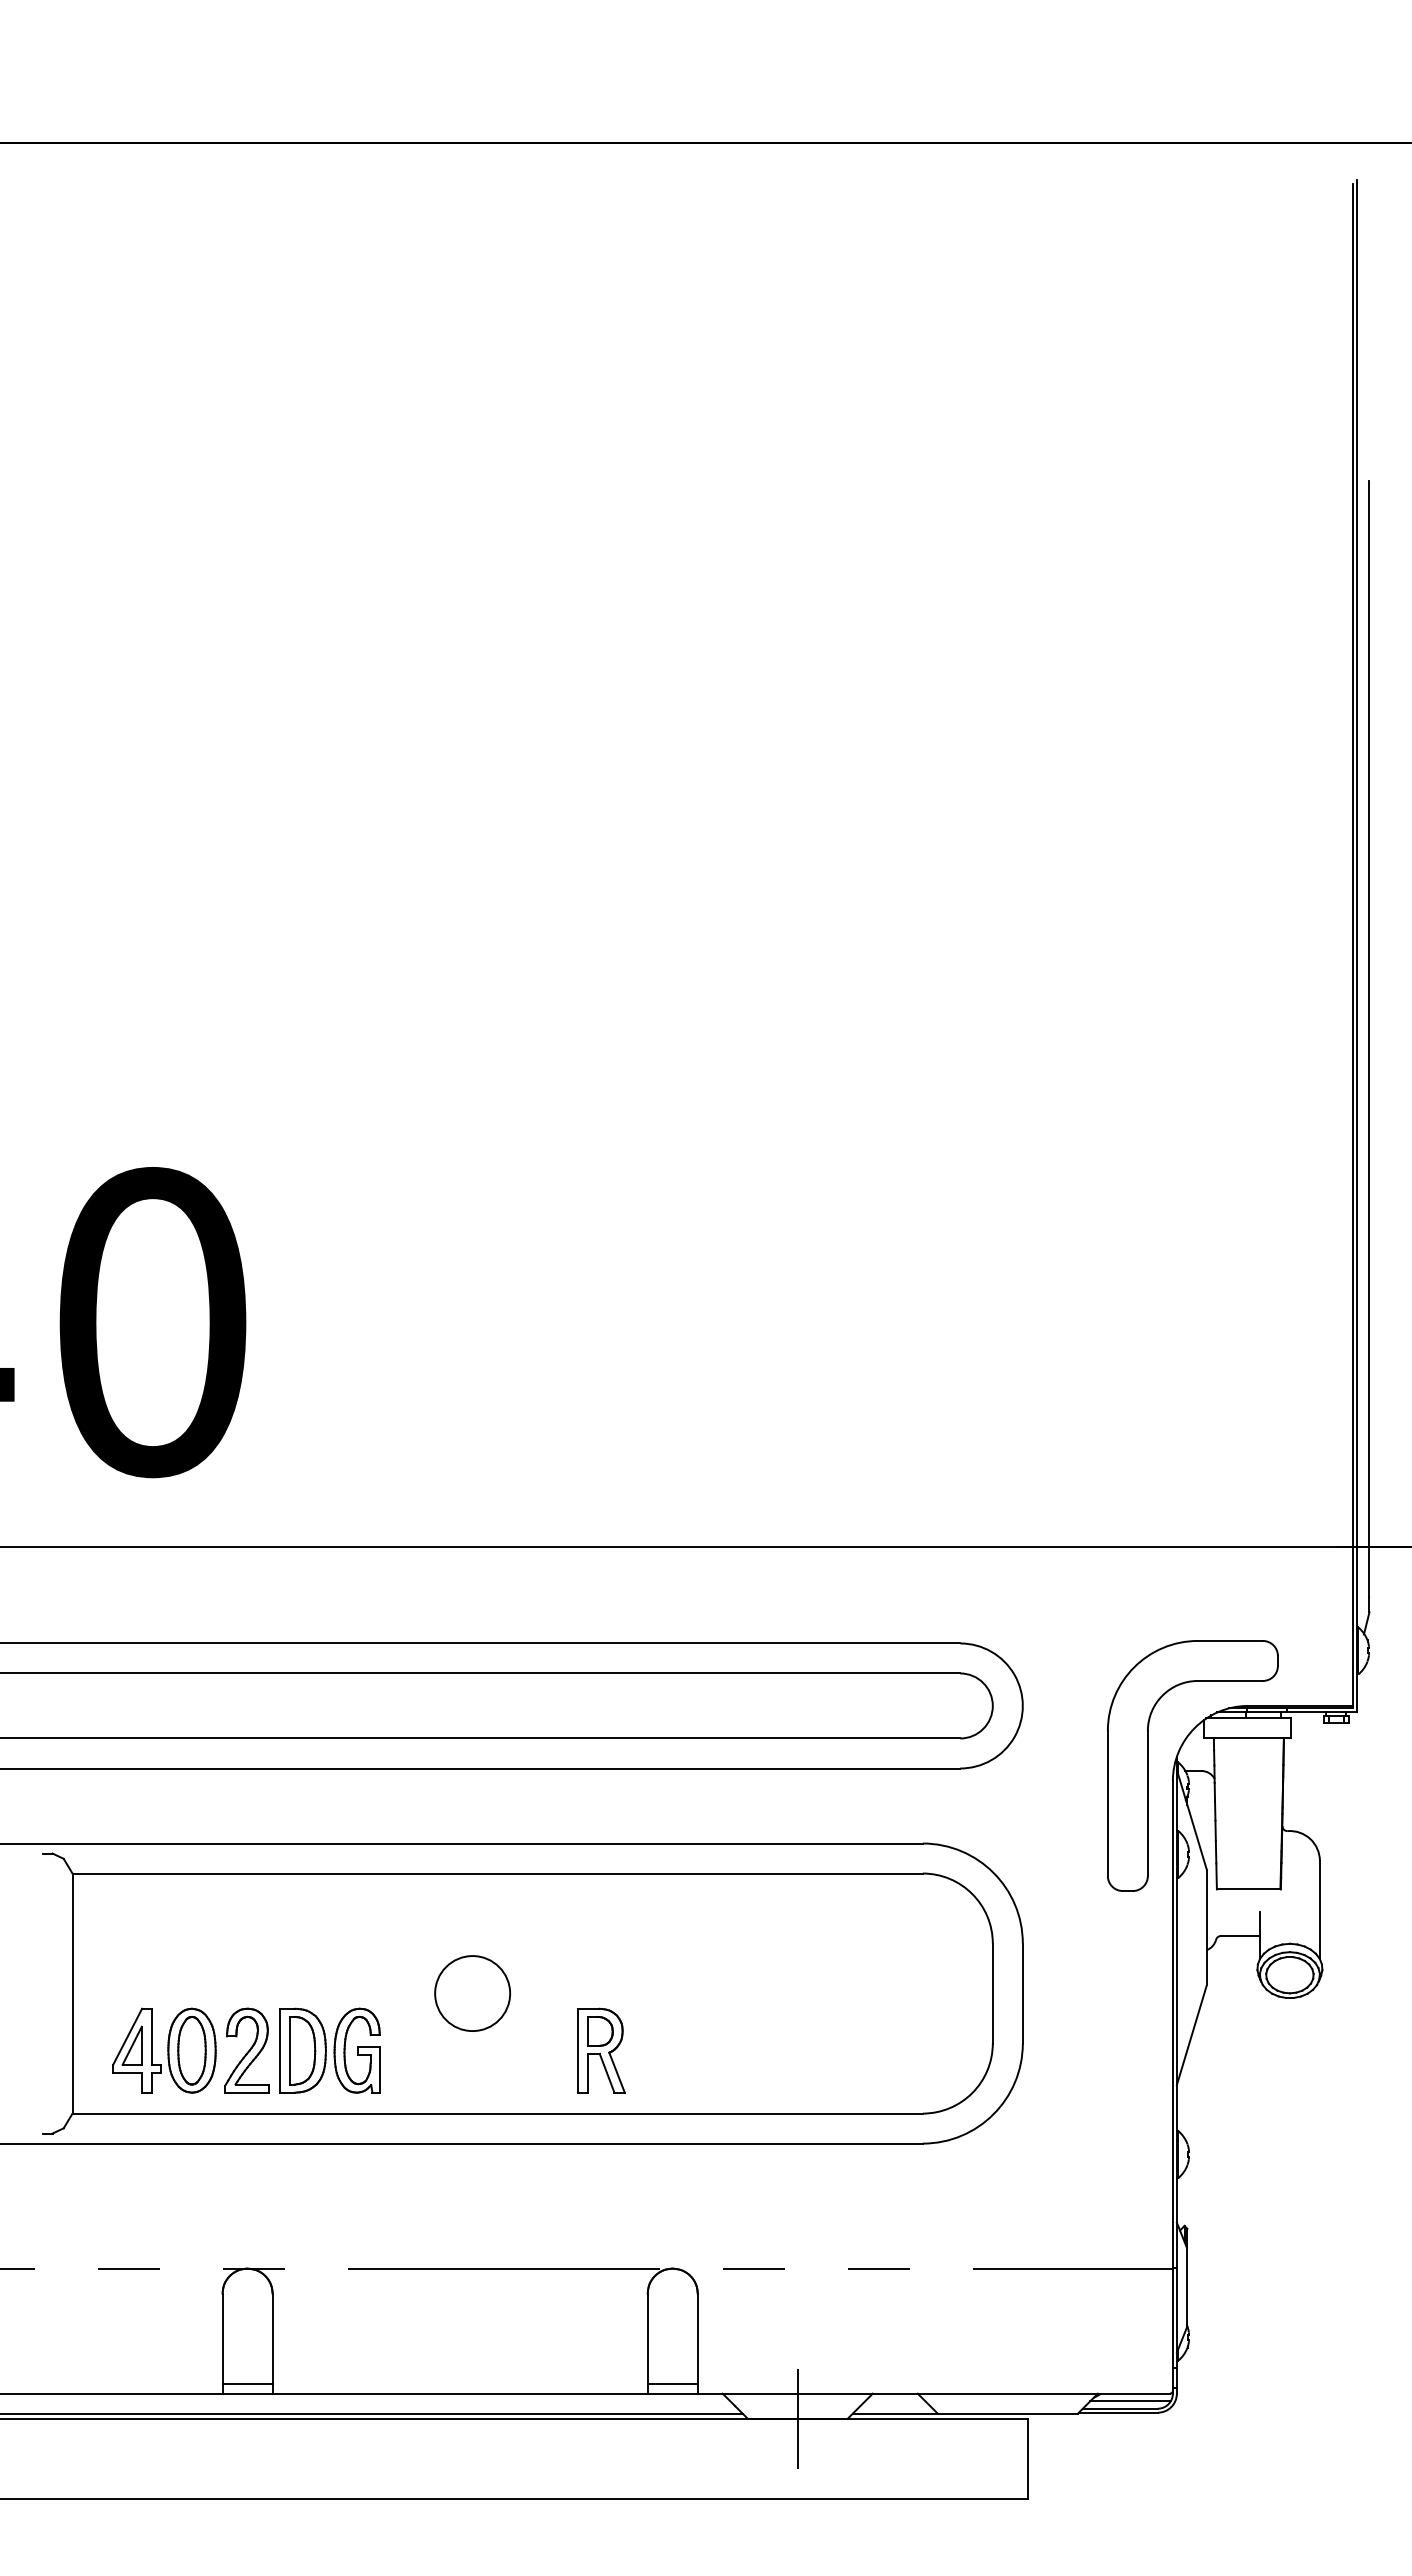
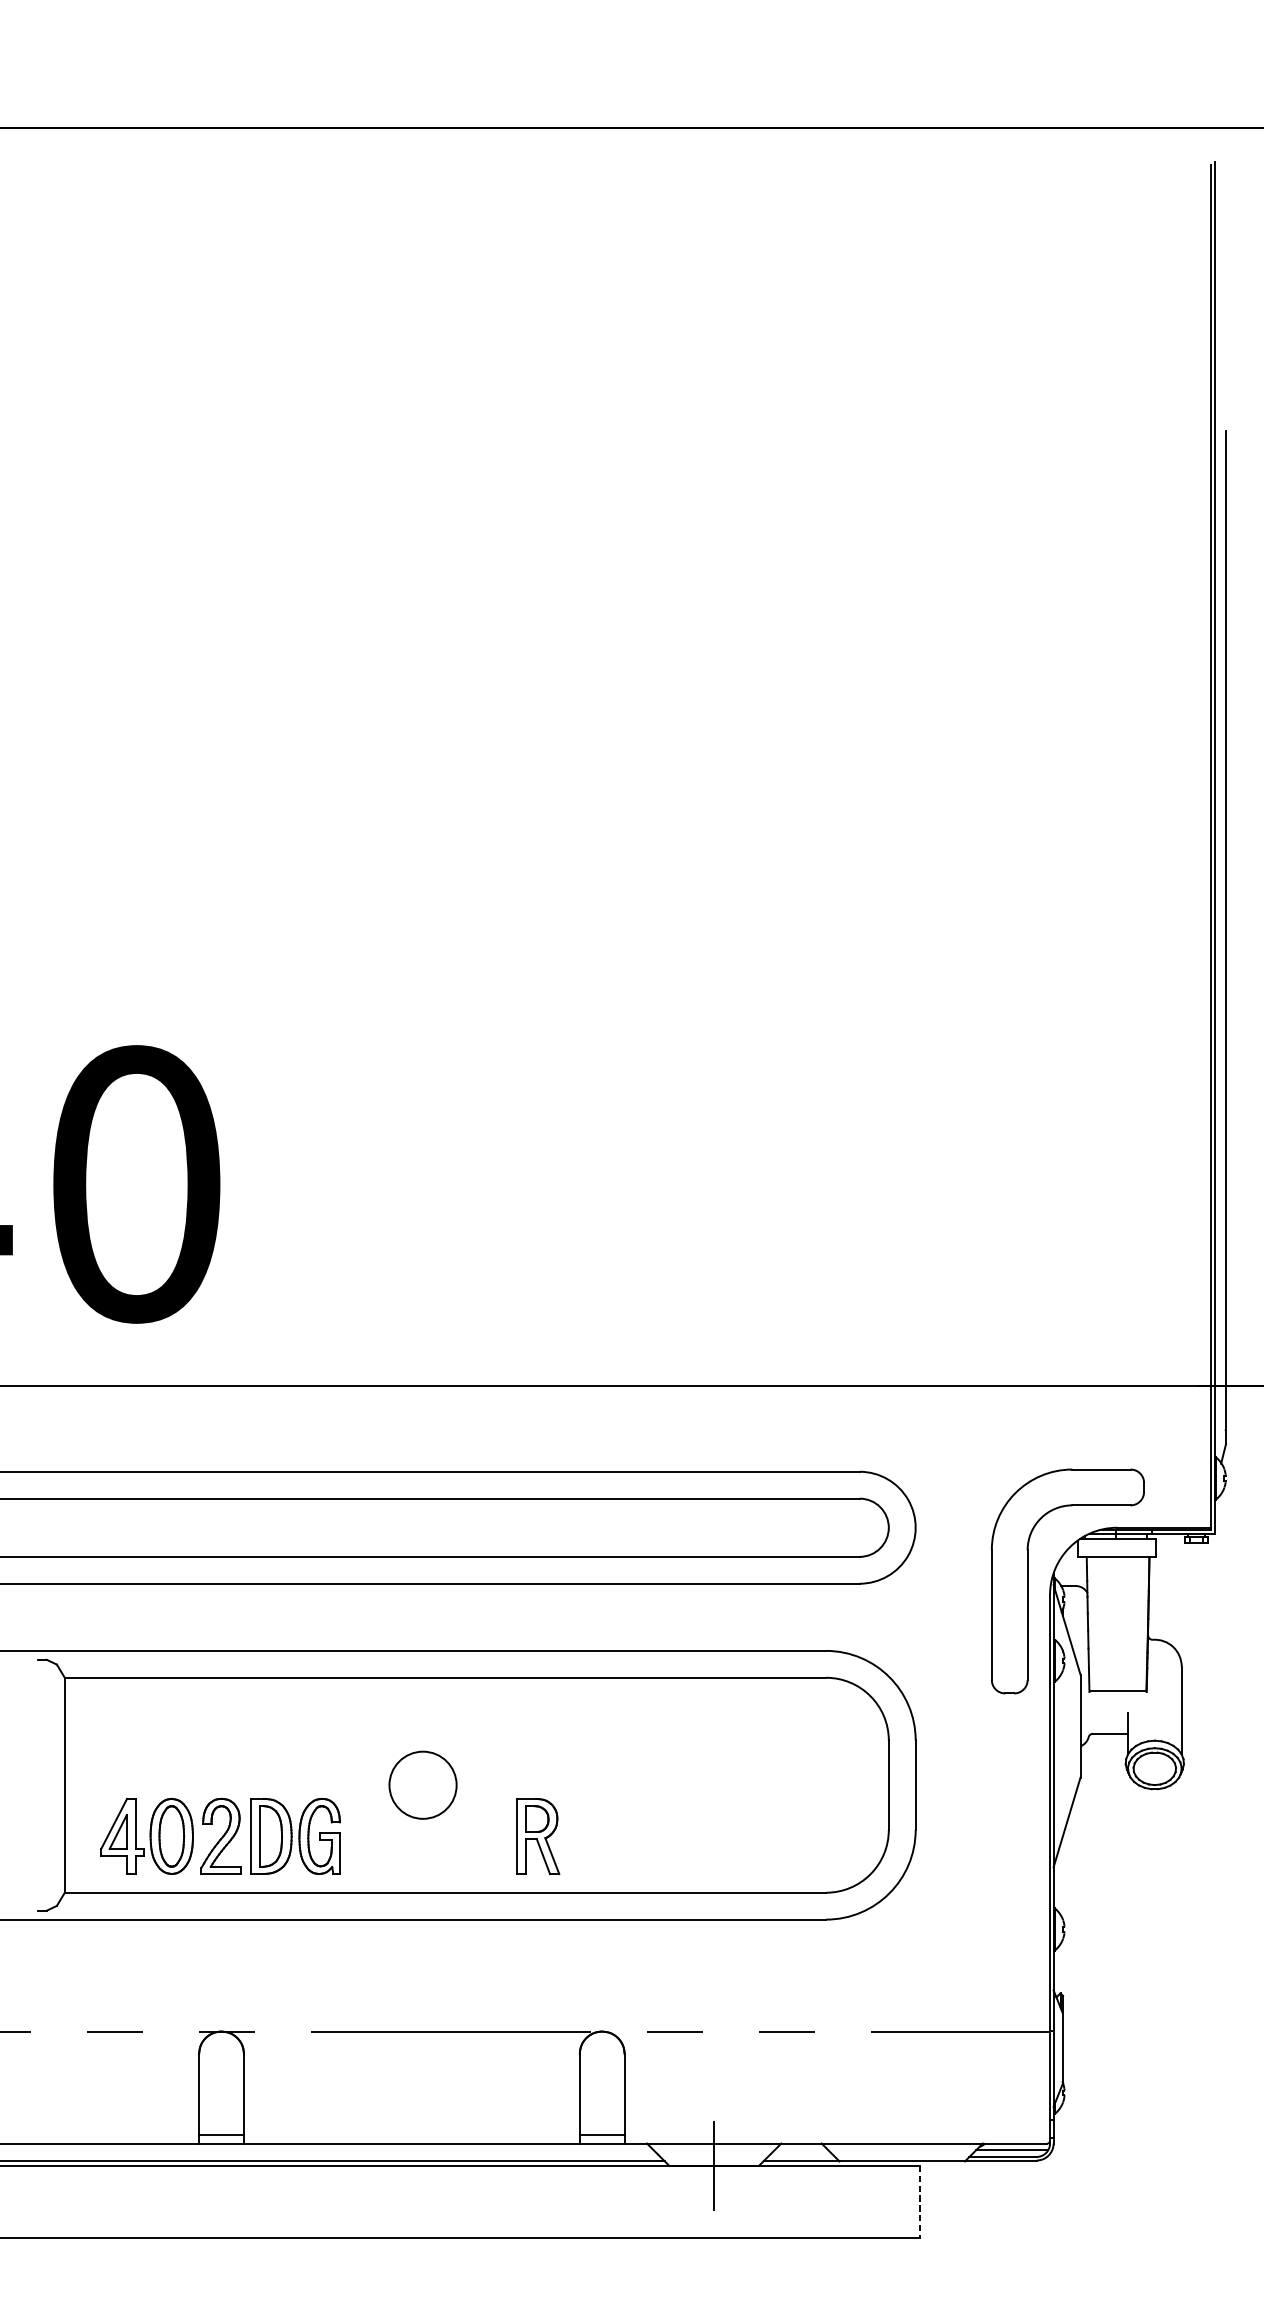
line: (1027, 2459) -> (919, 2202), solid -> dashed

